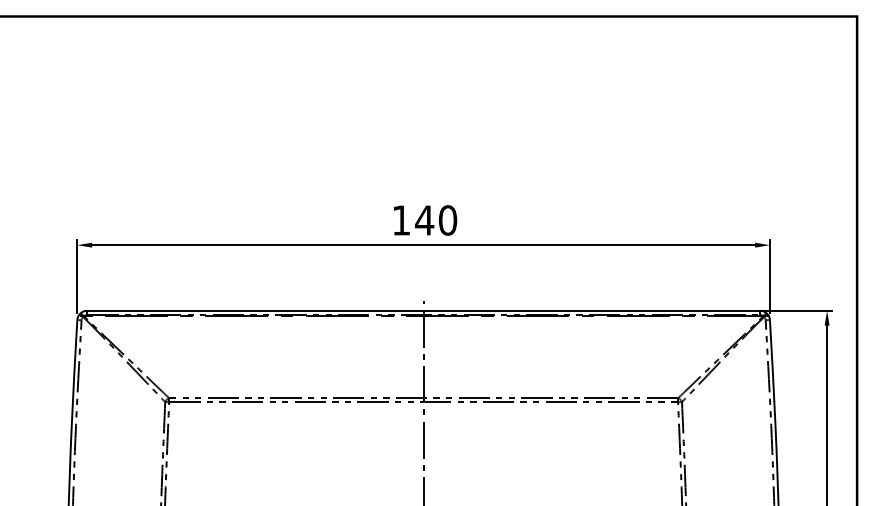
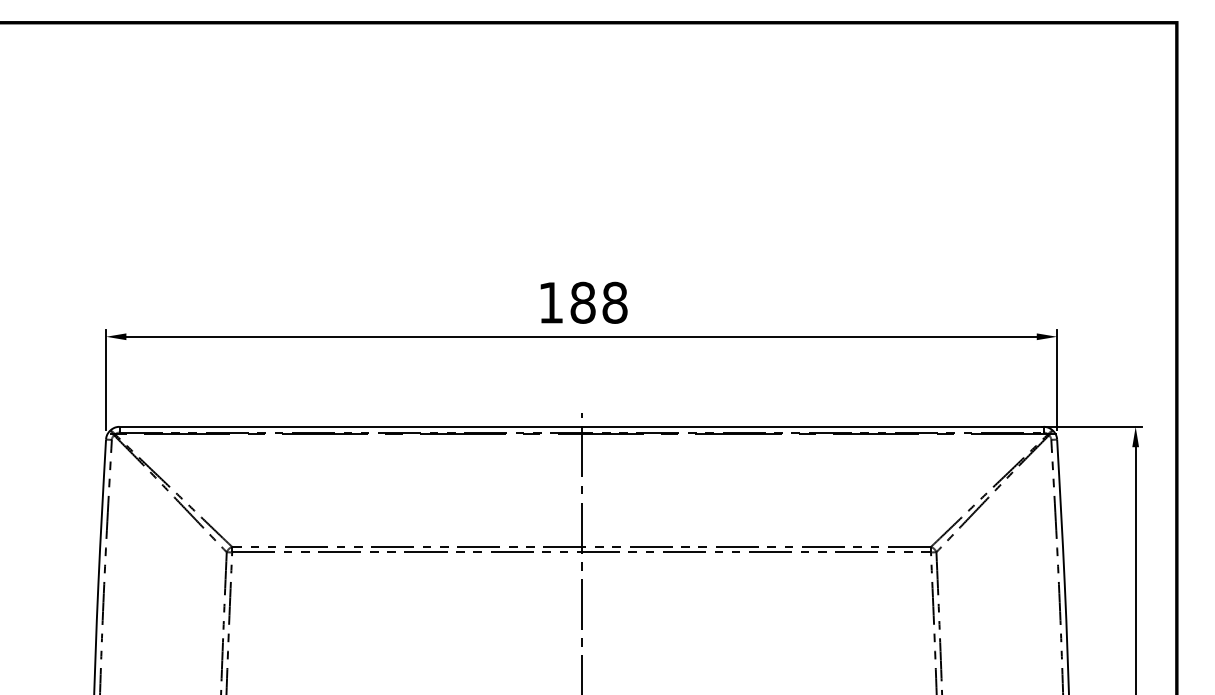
text: (435, 220) -> (598, 302), 140 -> 188

